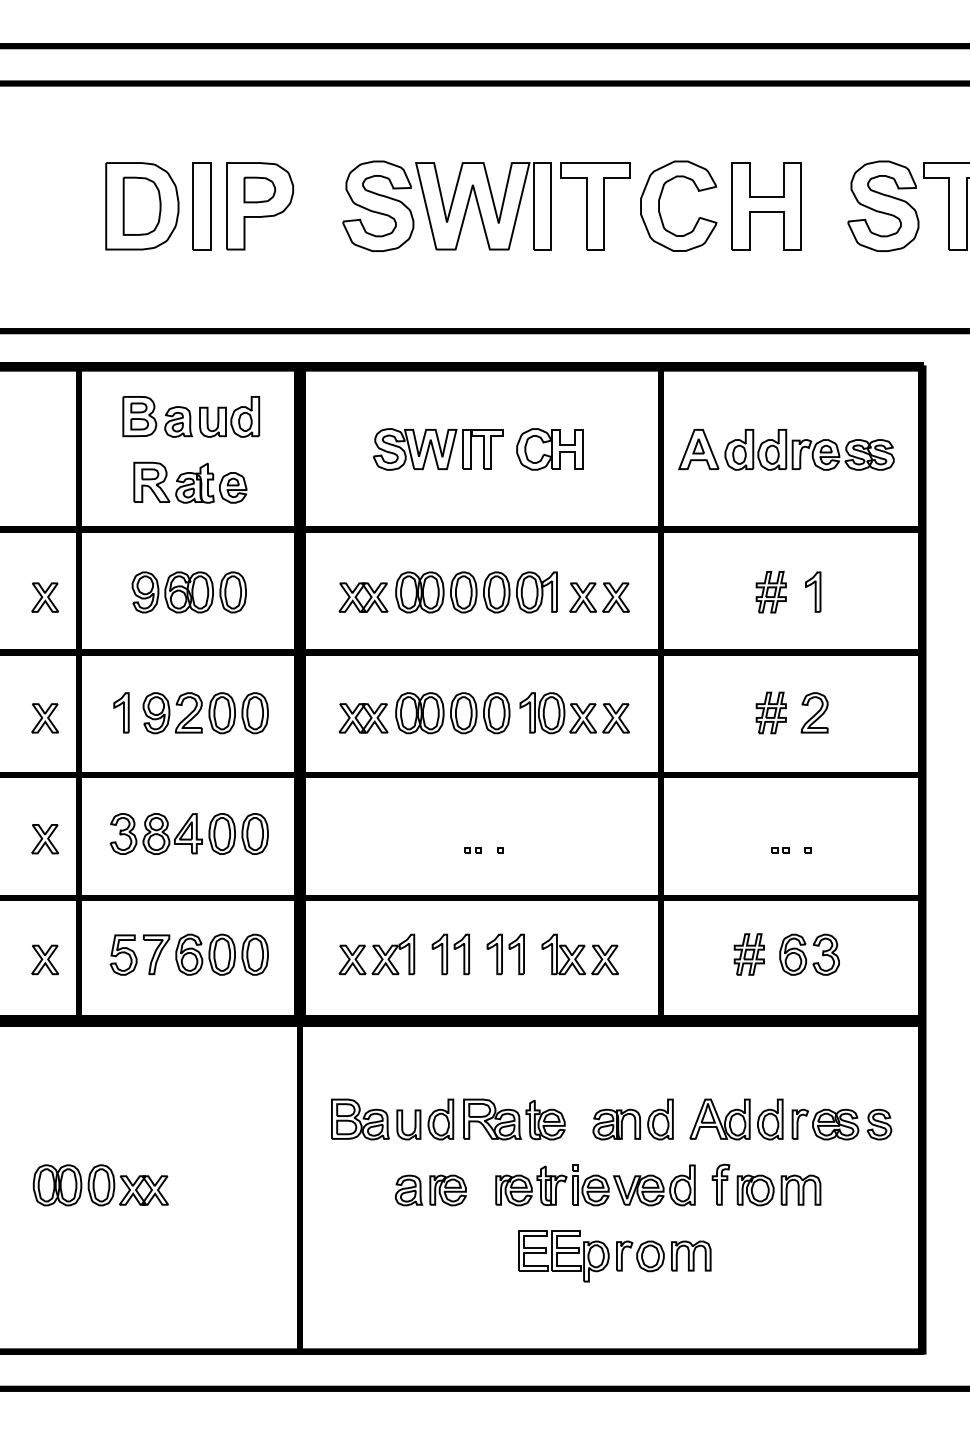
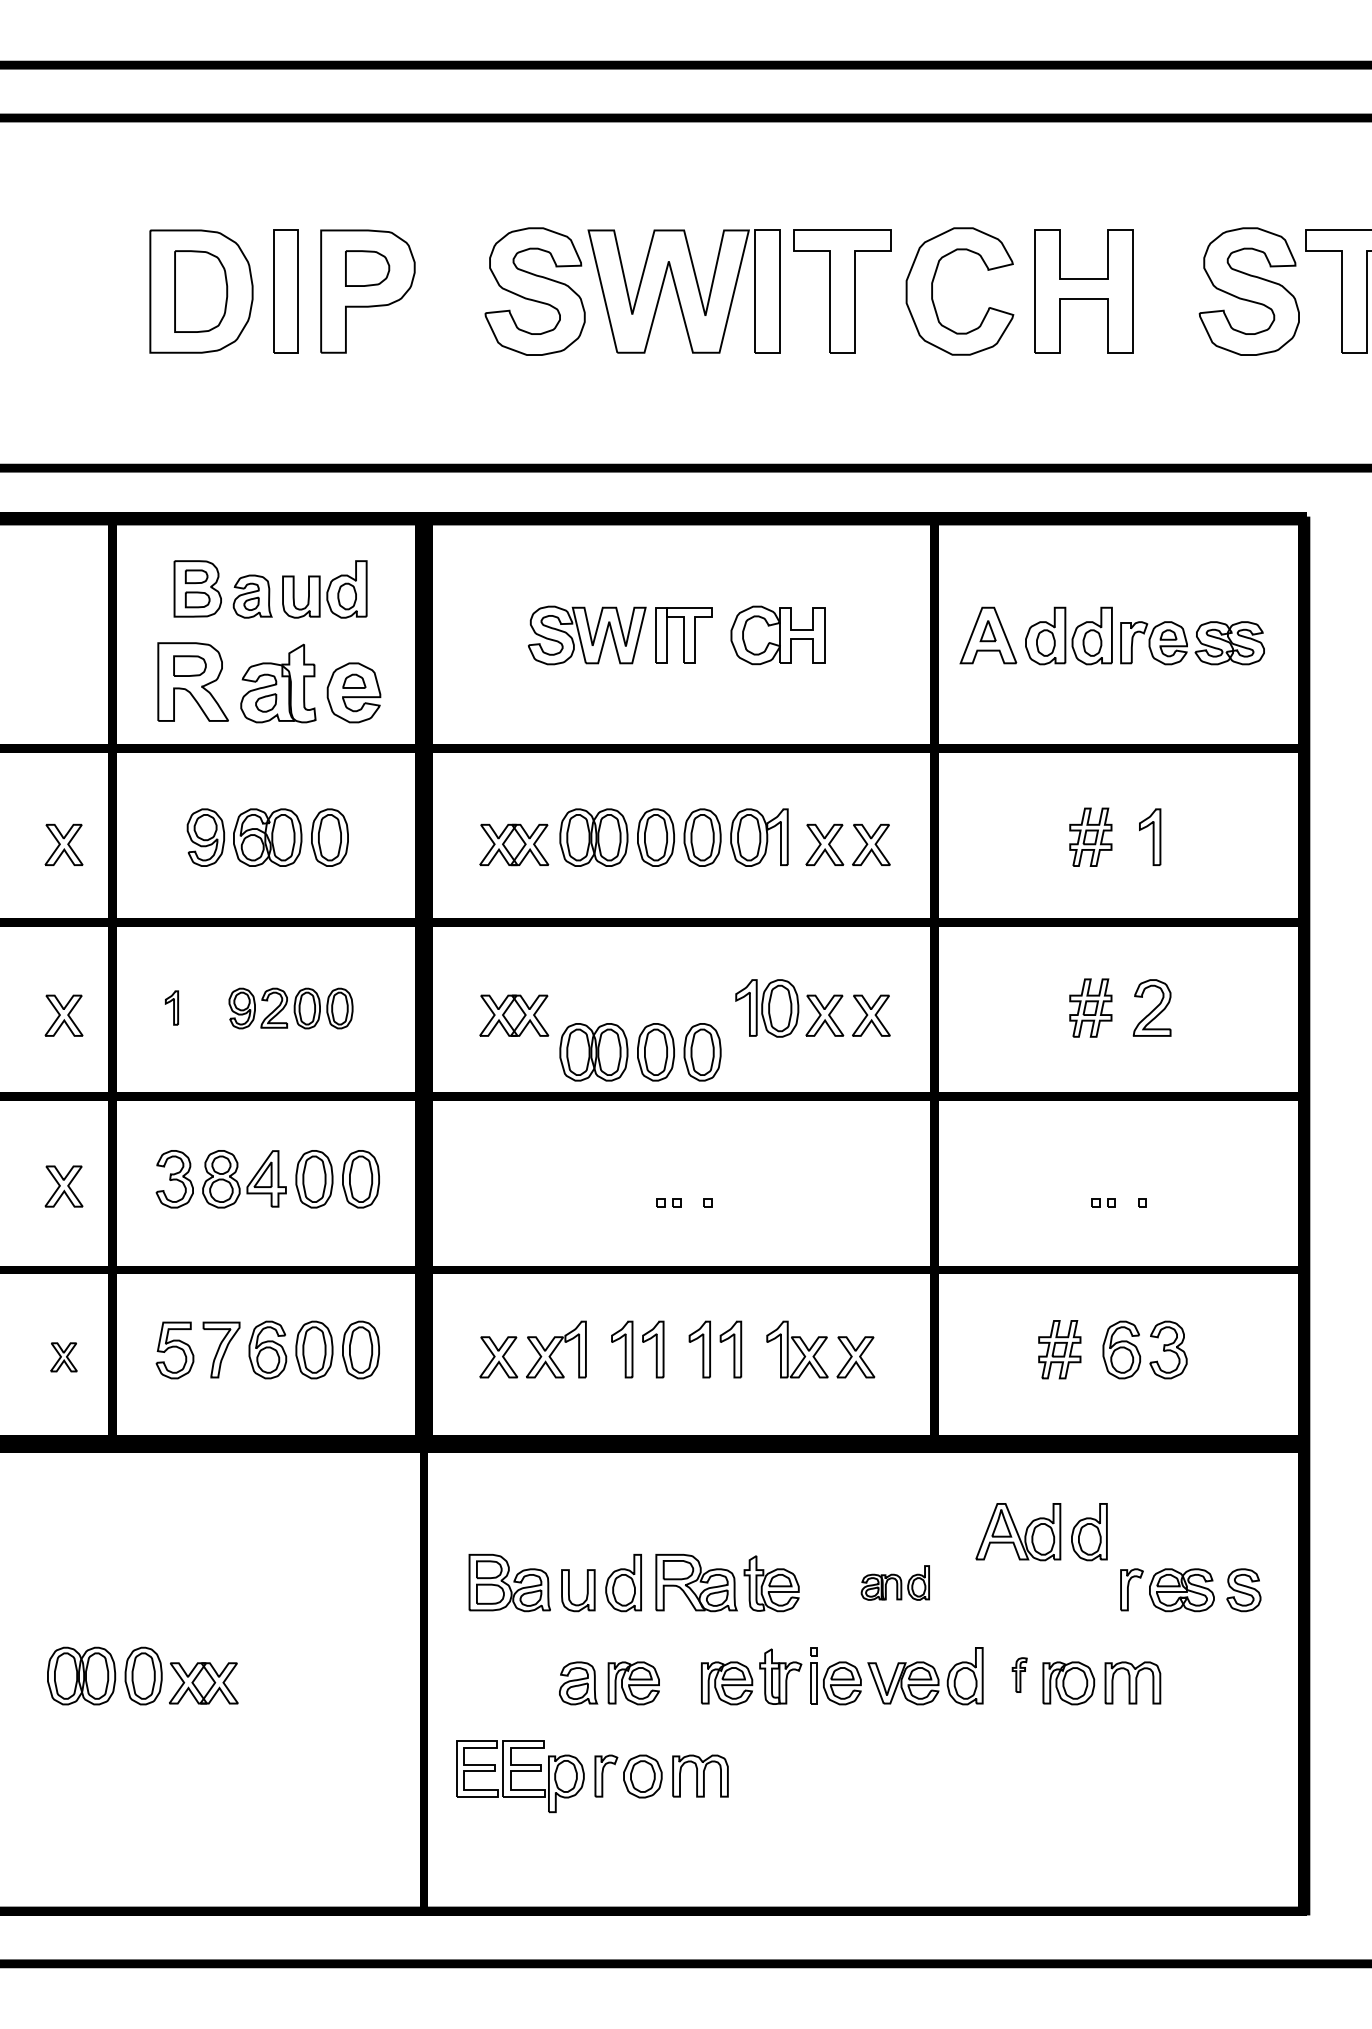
part: (190, 482) -> (269, 682), size x1.4
part: (121, 712) -> (171, 1007), size x0.6
part: (205, 713) -> (290, 1008), size x0.7
part: (452, 713) -> (640, 1052), moved
part: (44, 959) -> (63, 1356), size x0.7
part: (632, 1119) -> (894, 1582), size x0.6
part: (736, 1119) -> (1041, 1532), moved
part: (720, 1184) -> (1019, 1674), size x0.6
part: (614, 1256) -> (591, 1776), moved

